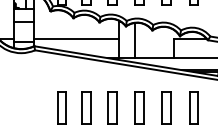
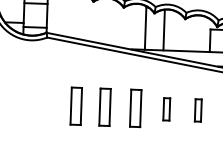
line: (76, 38) -> (96, 25), removed
part: (139, 107) -> (167, 108), size x0.6
part: (166, 107) -> (198, 109), size x0.6

